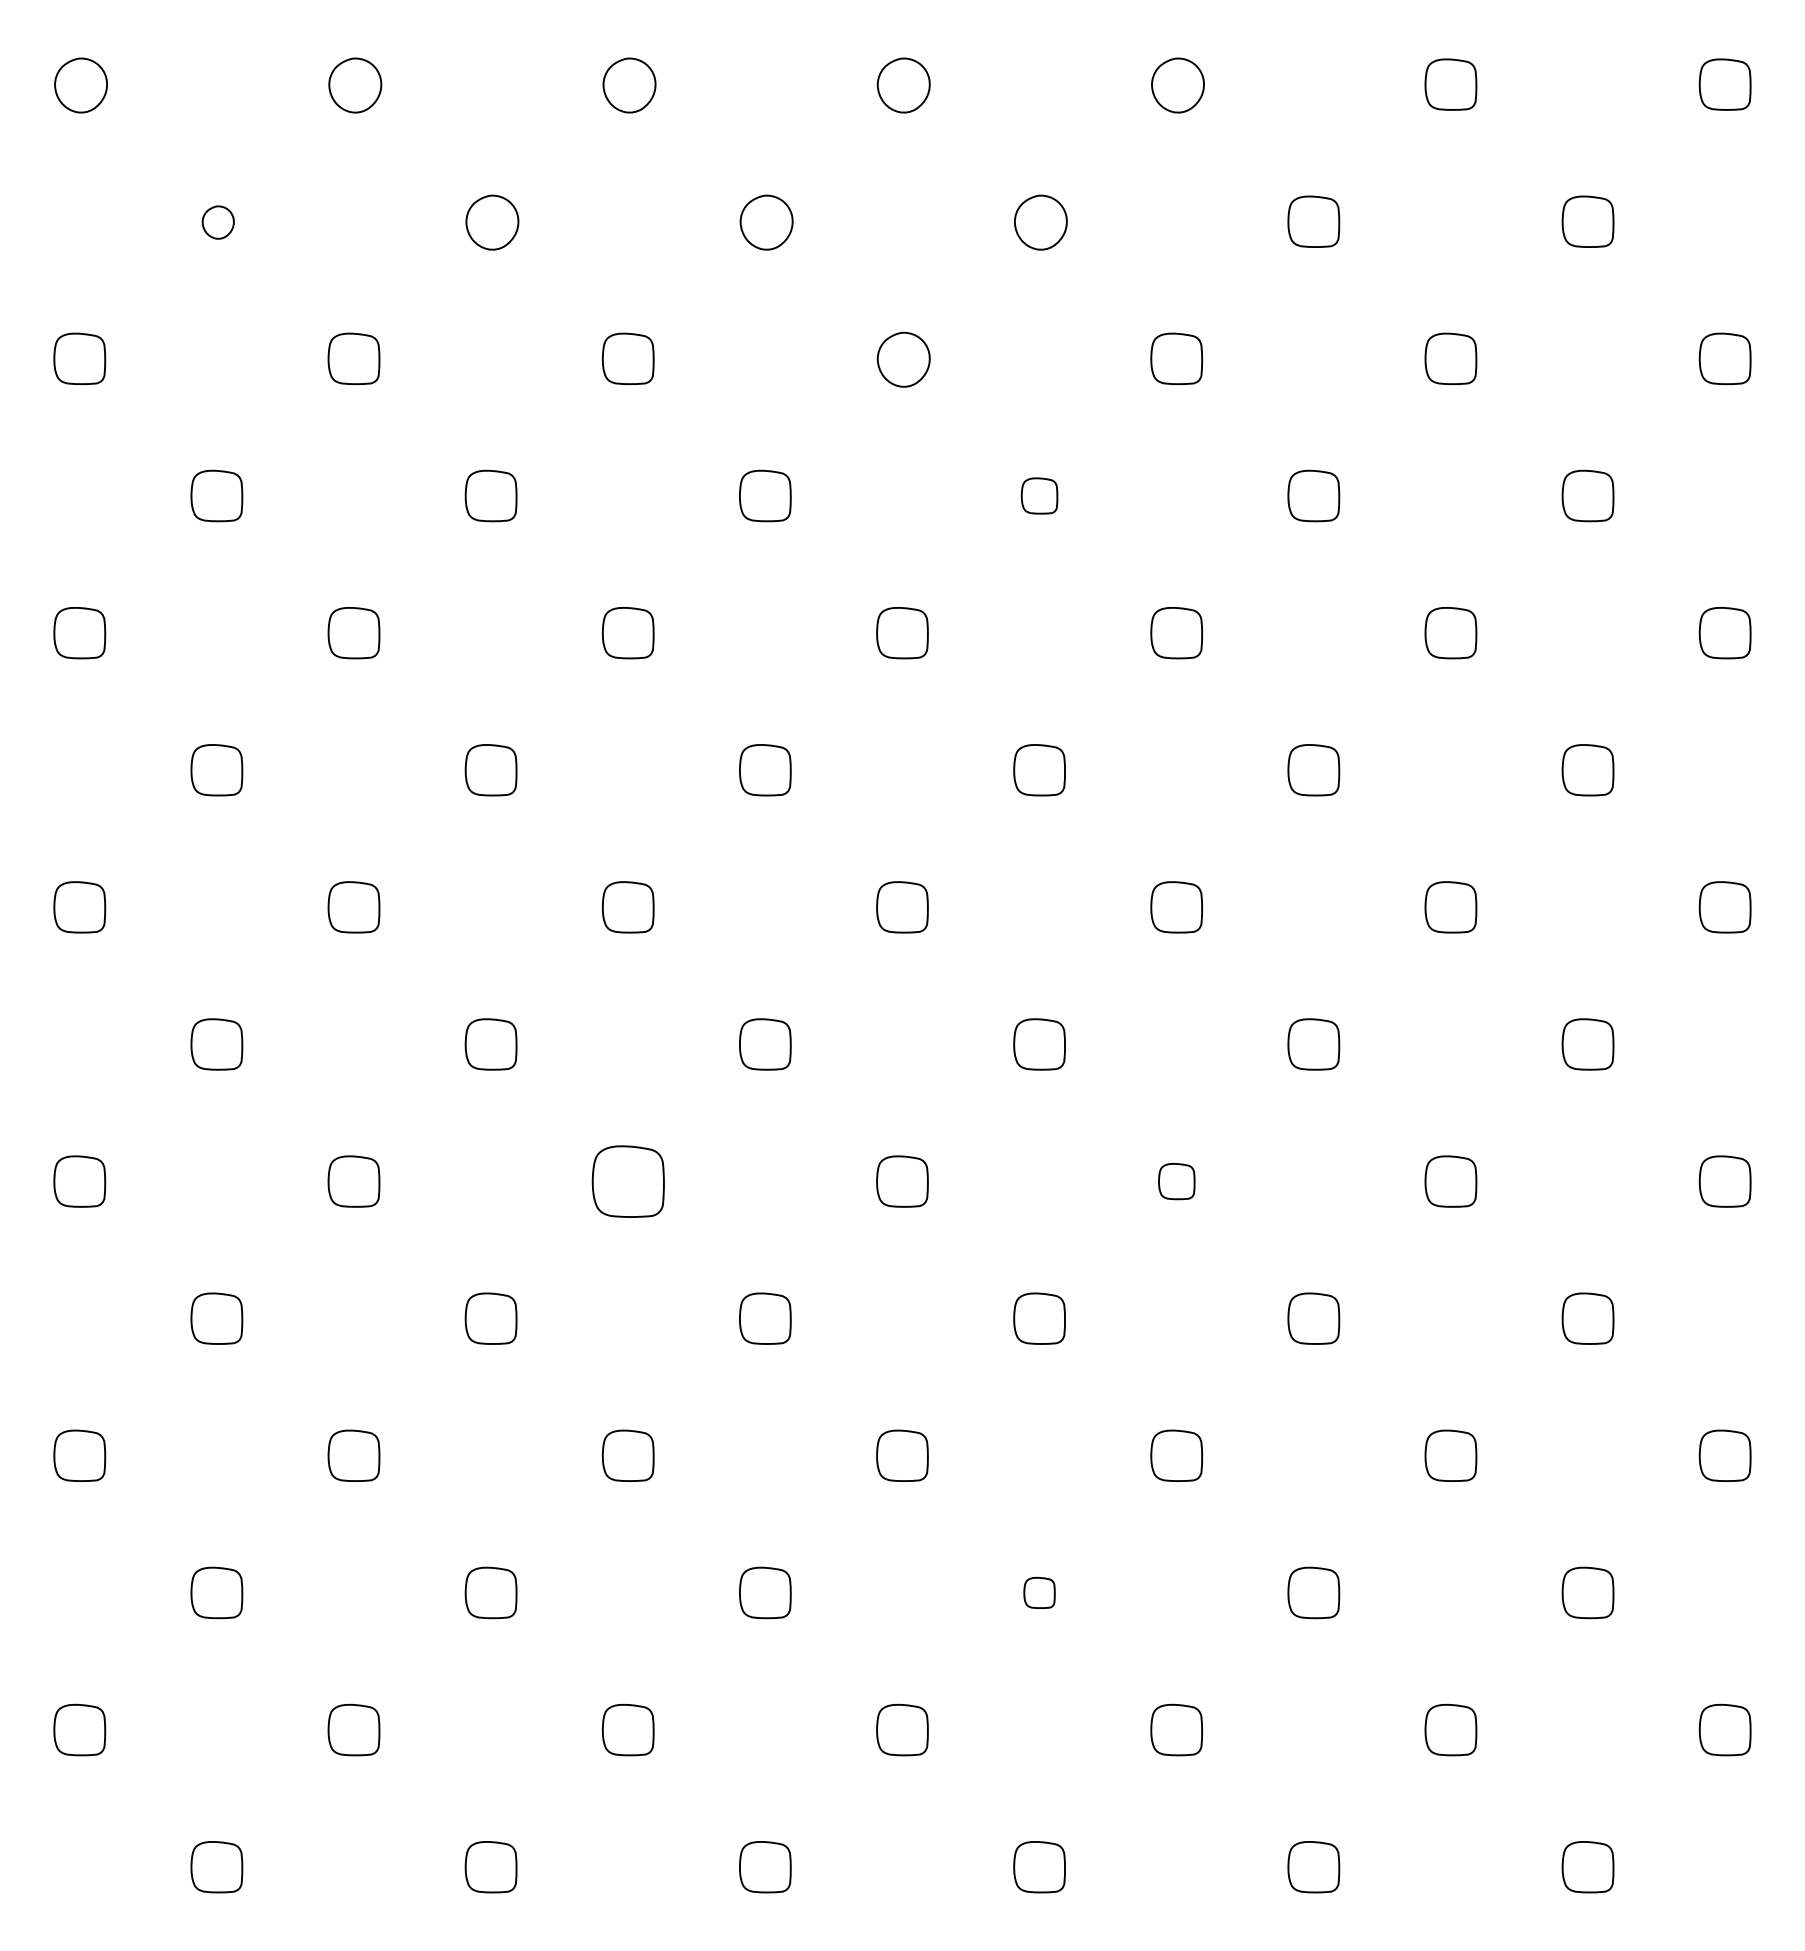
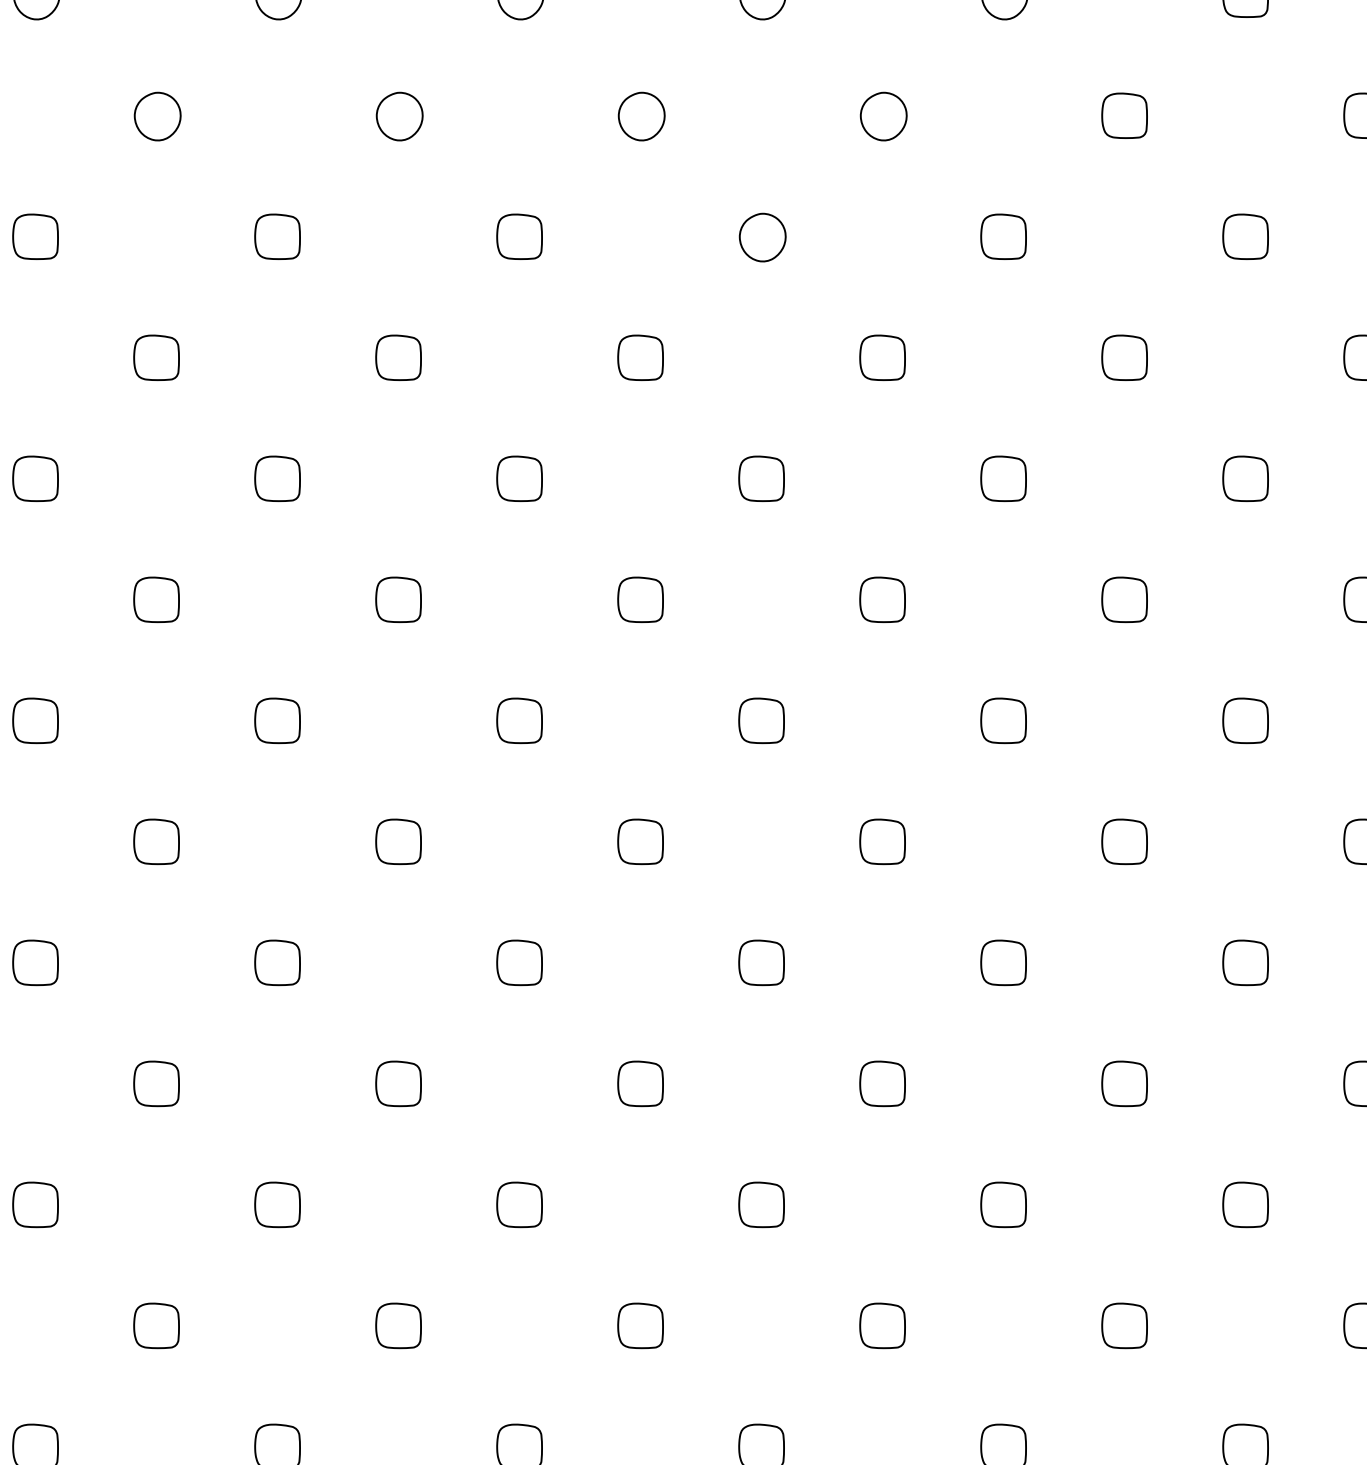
part: (218, 222) -> (157, 116), size x1.67
part: (1039, 495) -> (882, 357), size x1.43
part: (627, 1181) -> (518, 962), size x0.71
part: (1176, 1181) -> (1003, 962), size x1.43
part: (1039, 1592) -> (882, 1325), size x1.67

